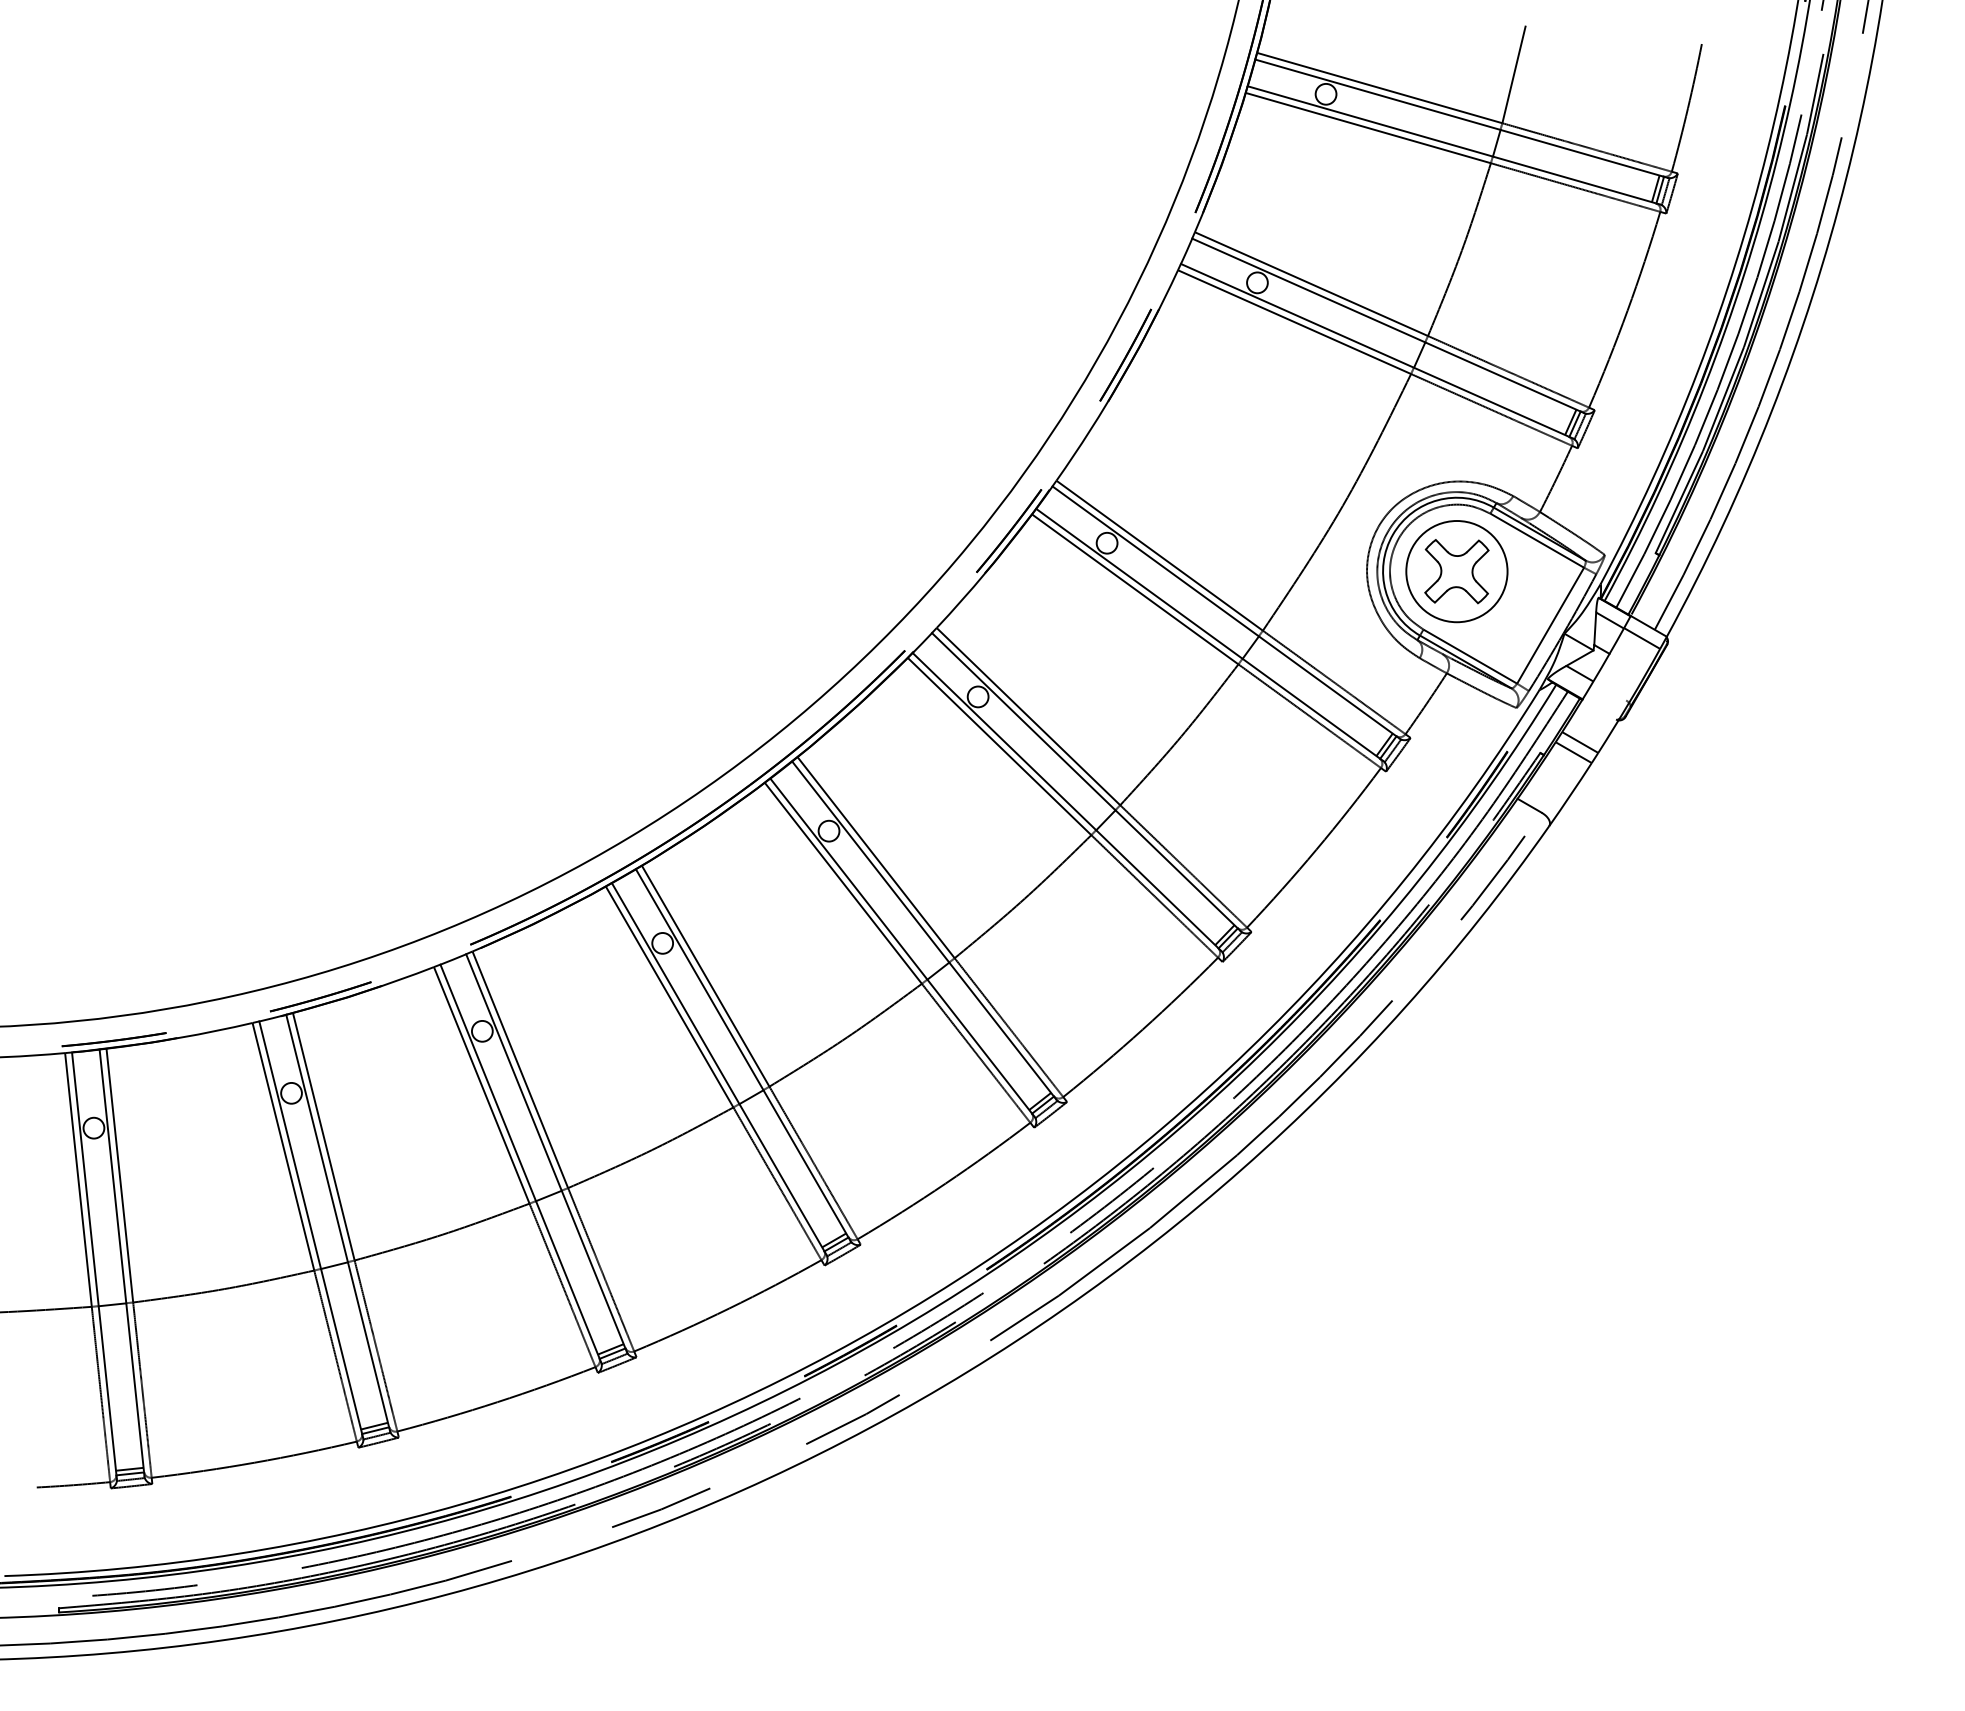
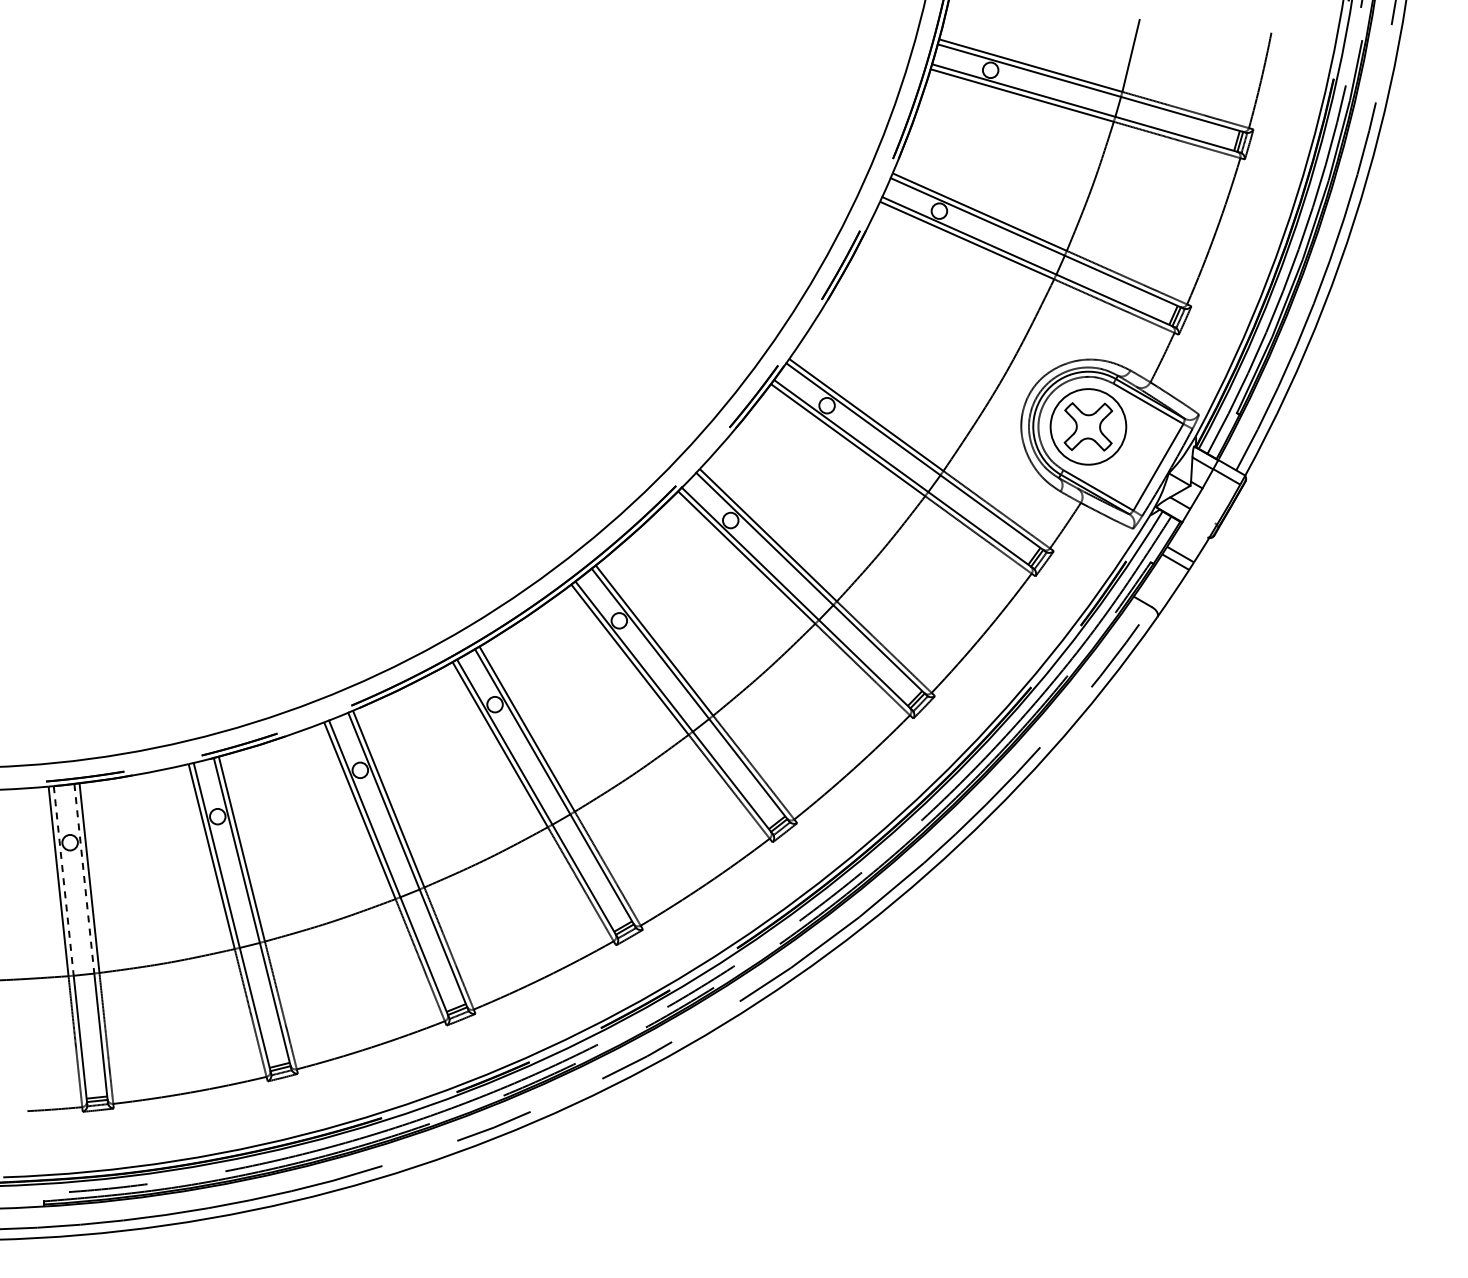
line: (113, 1177) -> (84, 879), solid -> dashed
line: (85, 1180) -> (63, 881), solid -> dashed

